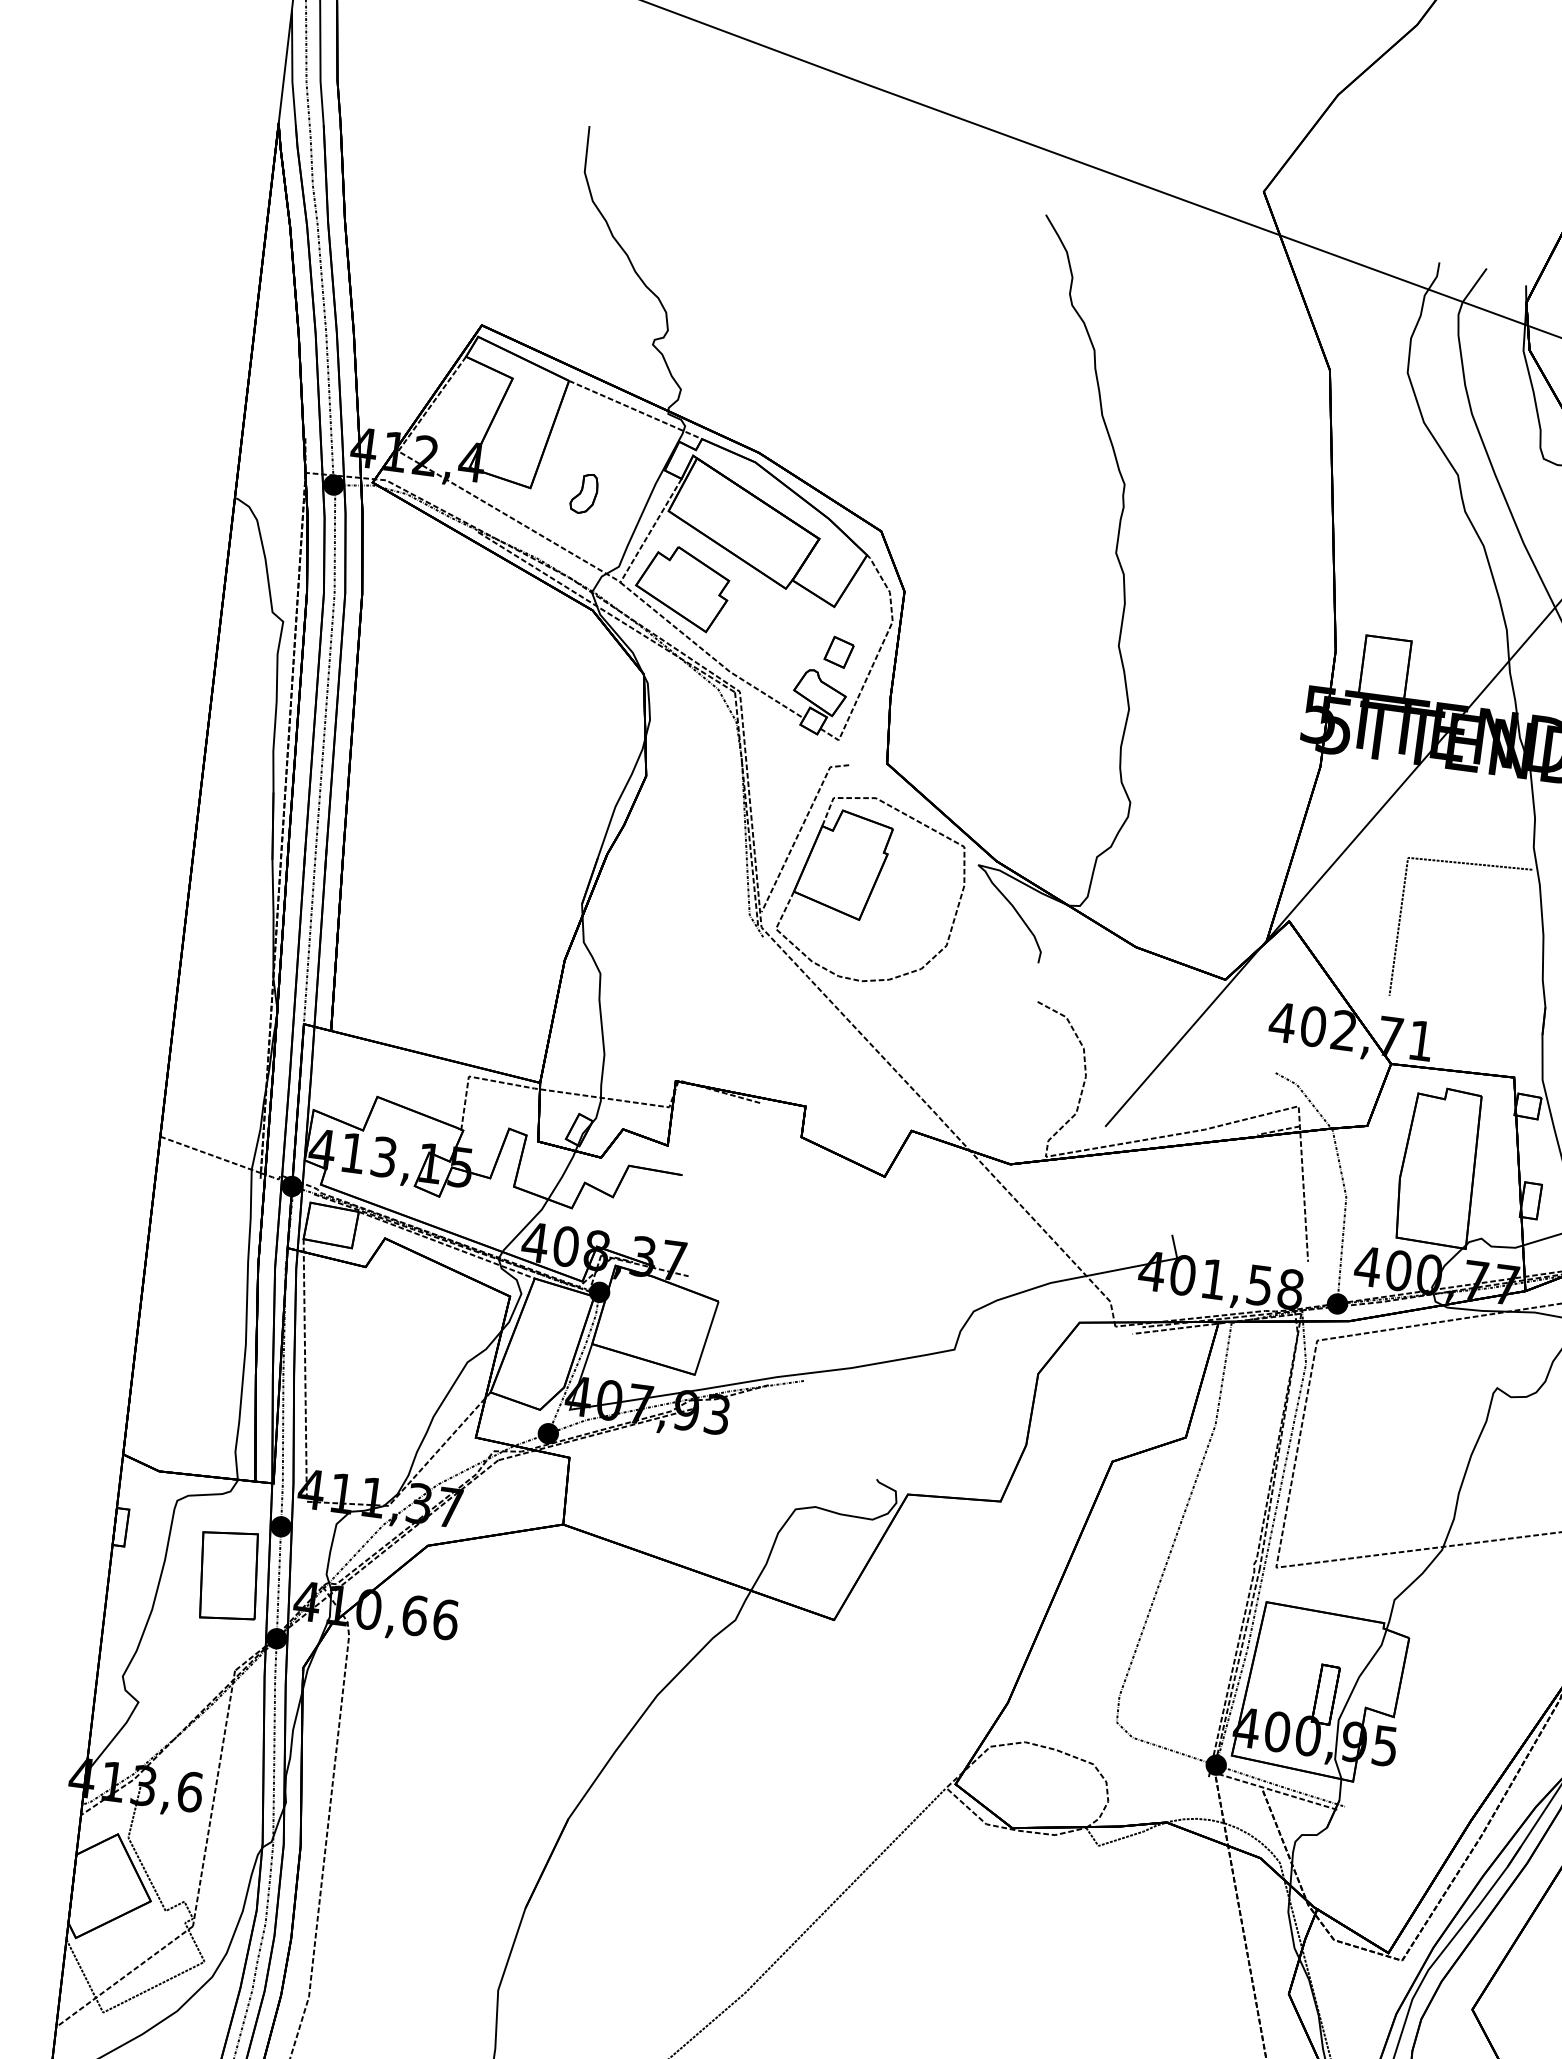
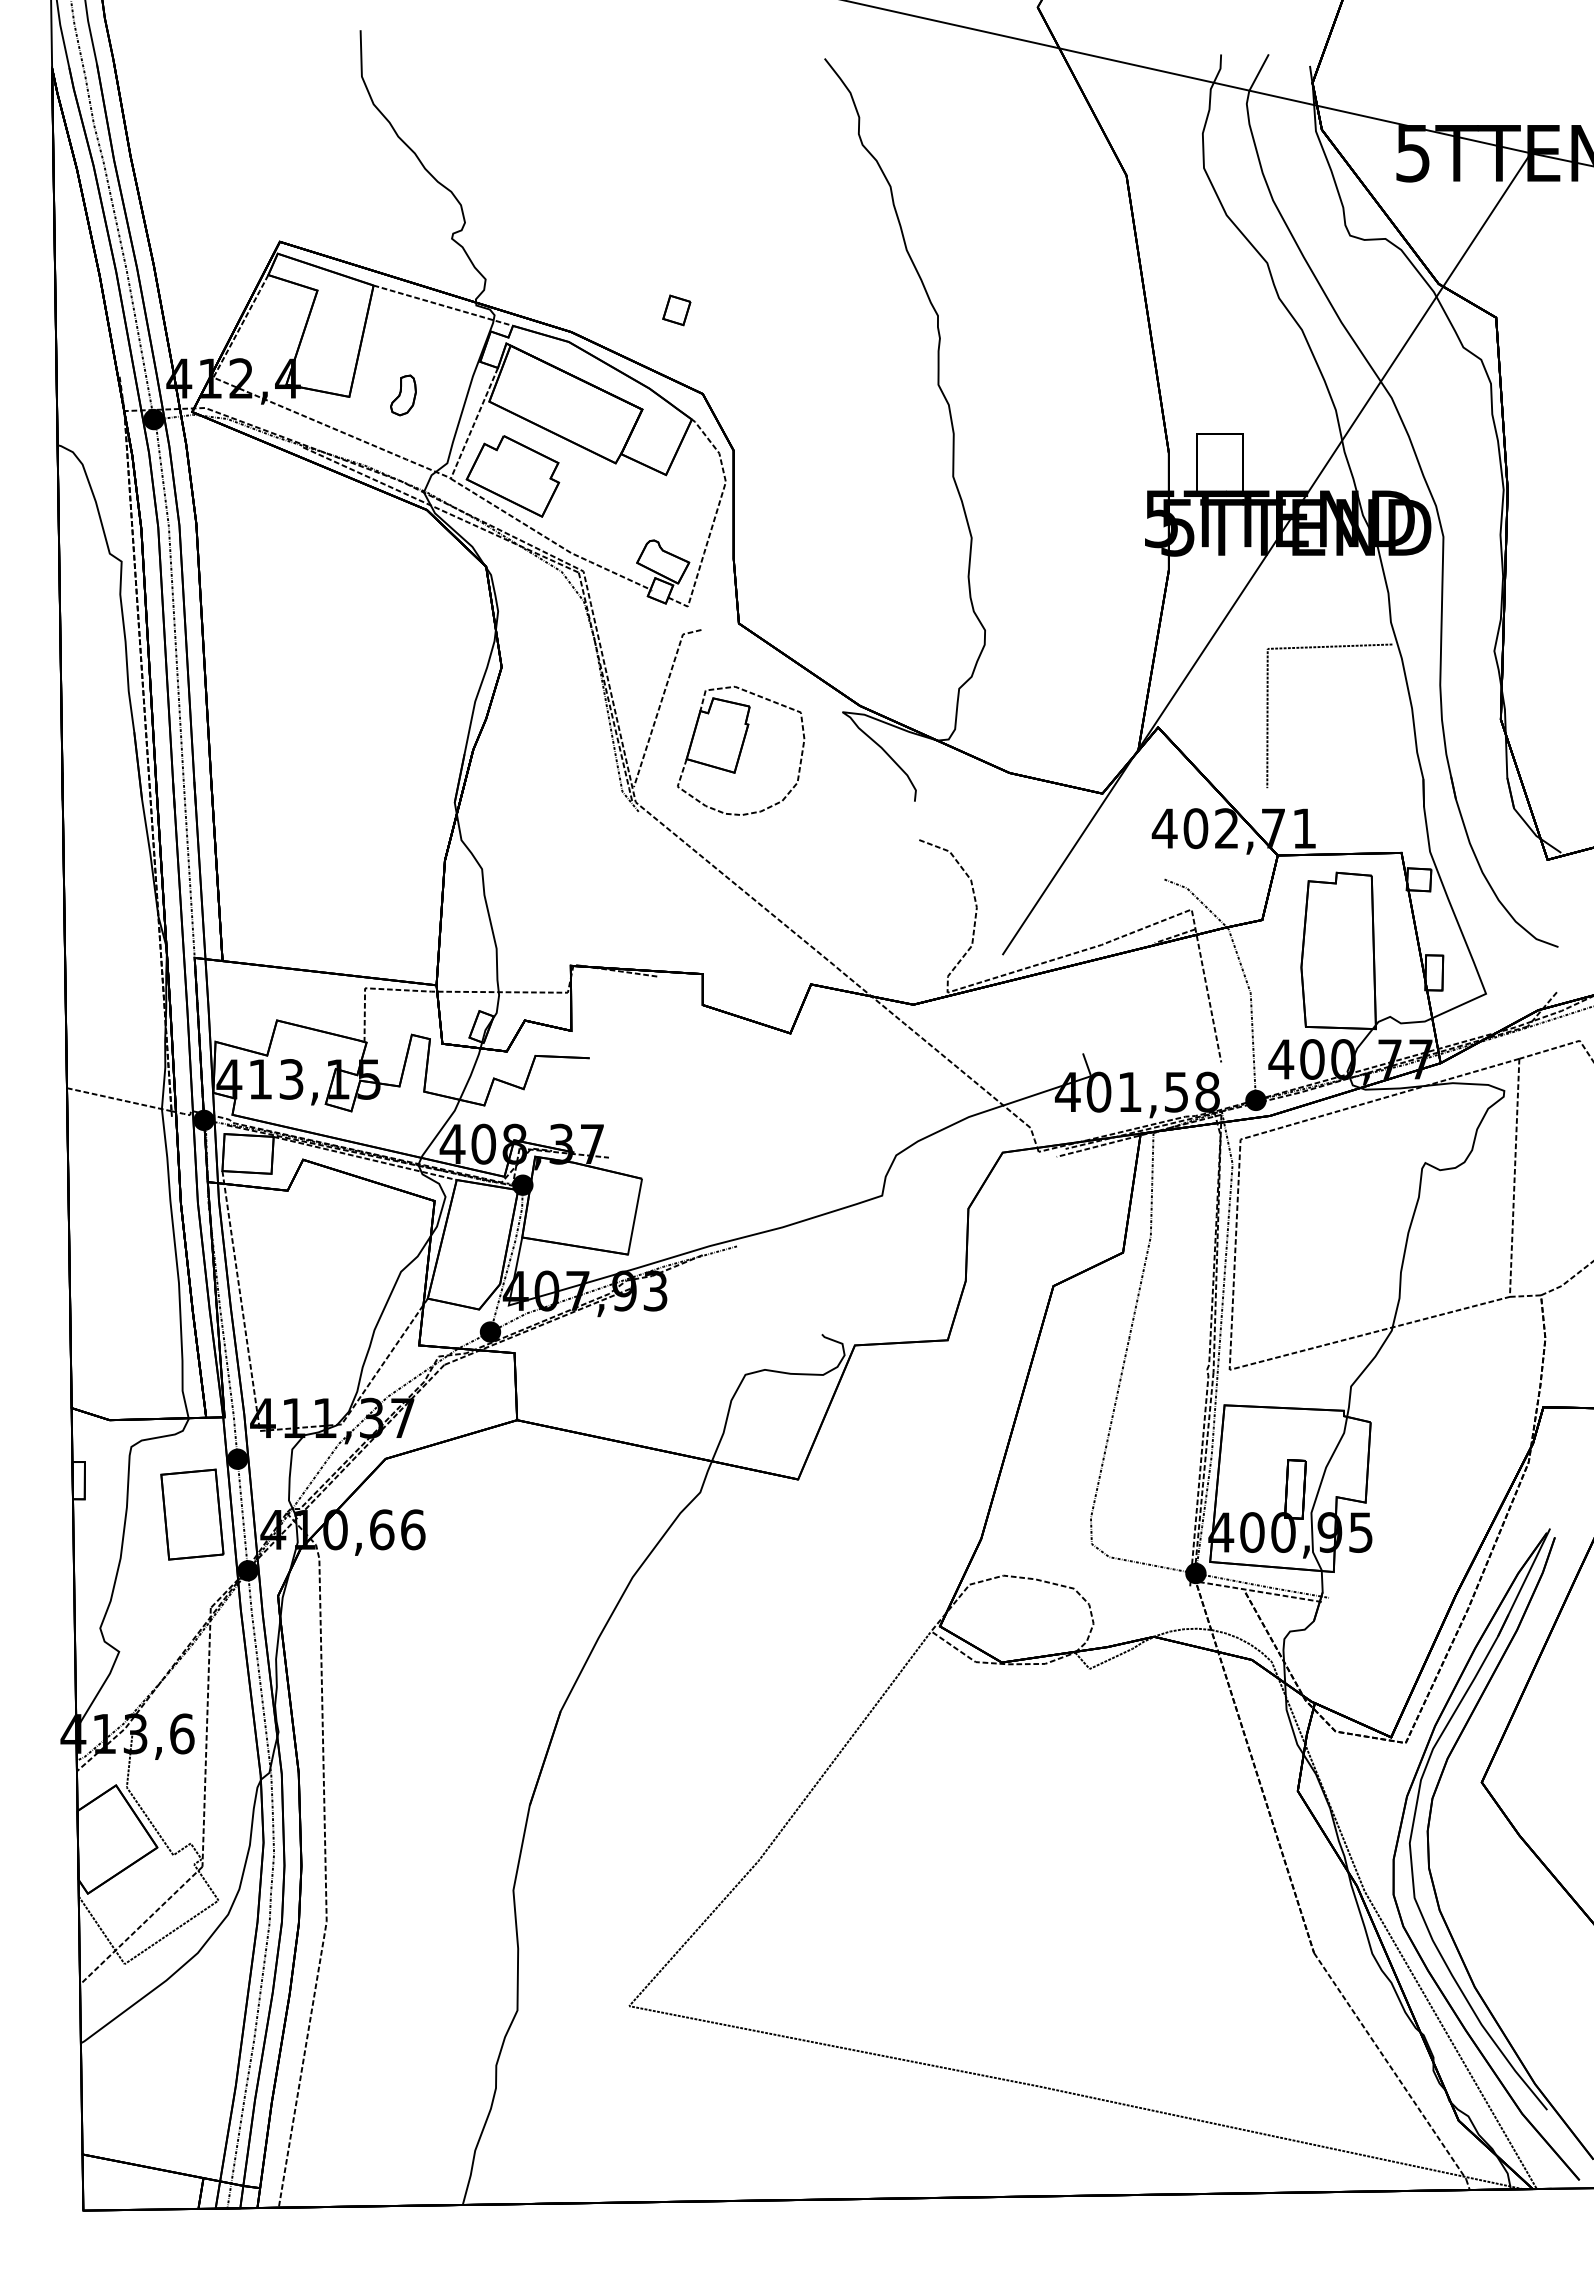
part: (838, 652) -> (676, 310), moved
part: (873, 889) -> (741, 750), size x0.7

